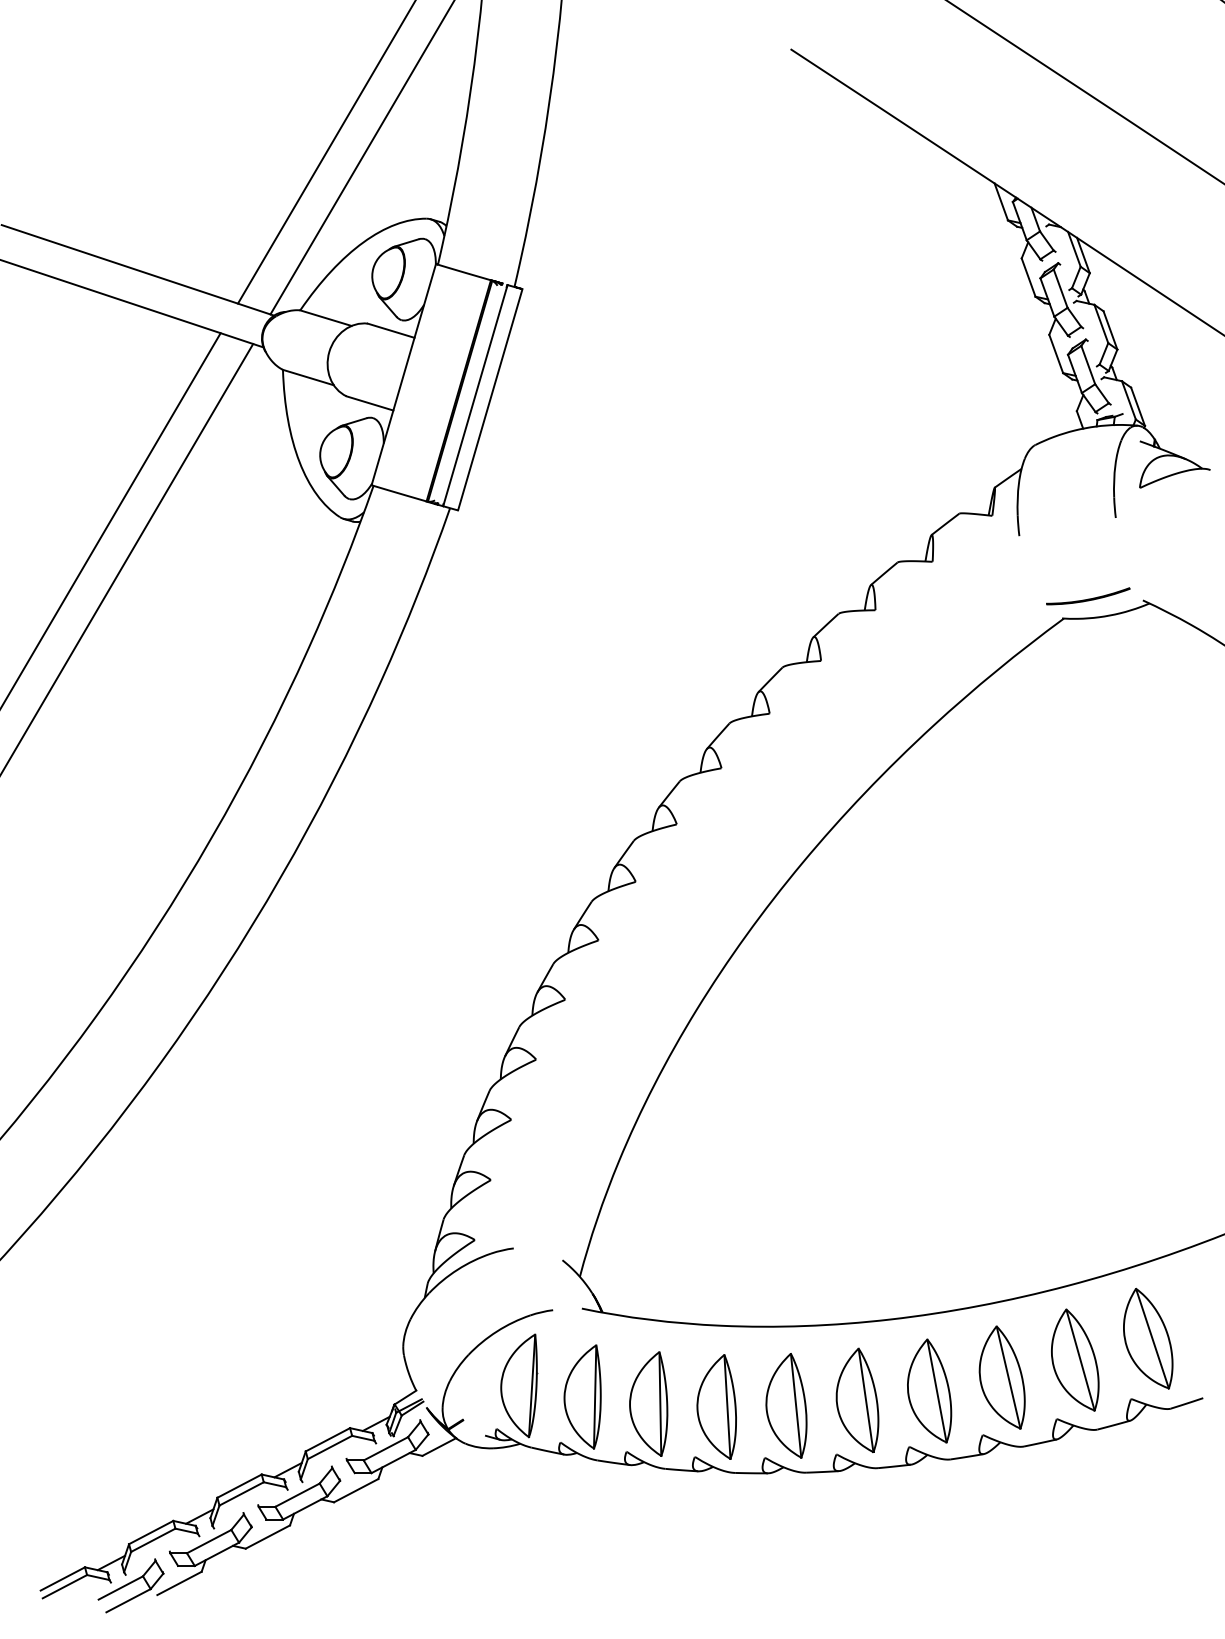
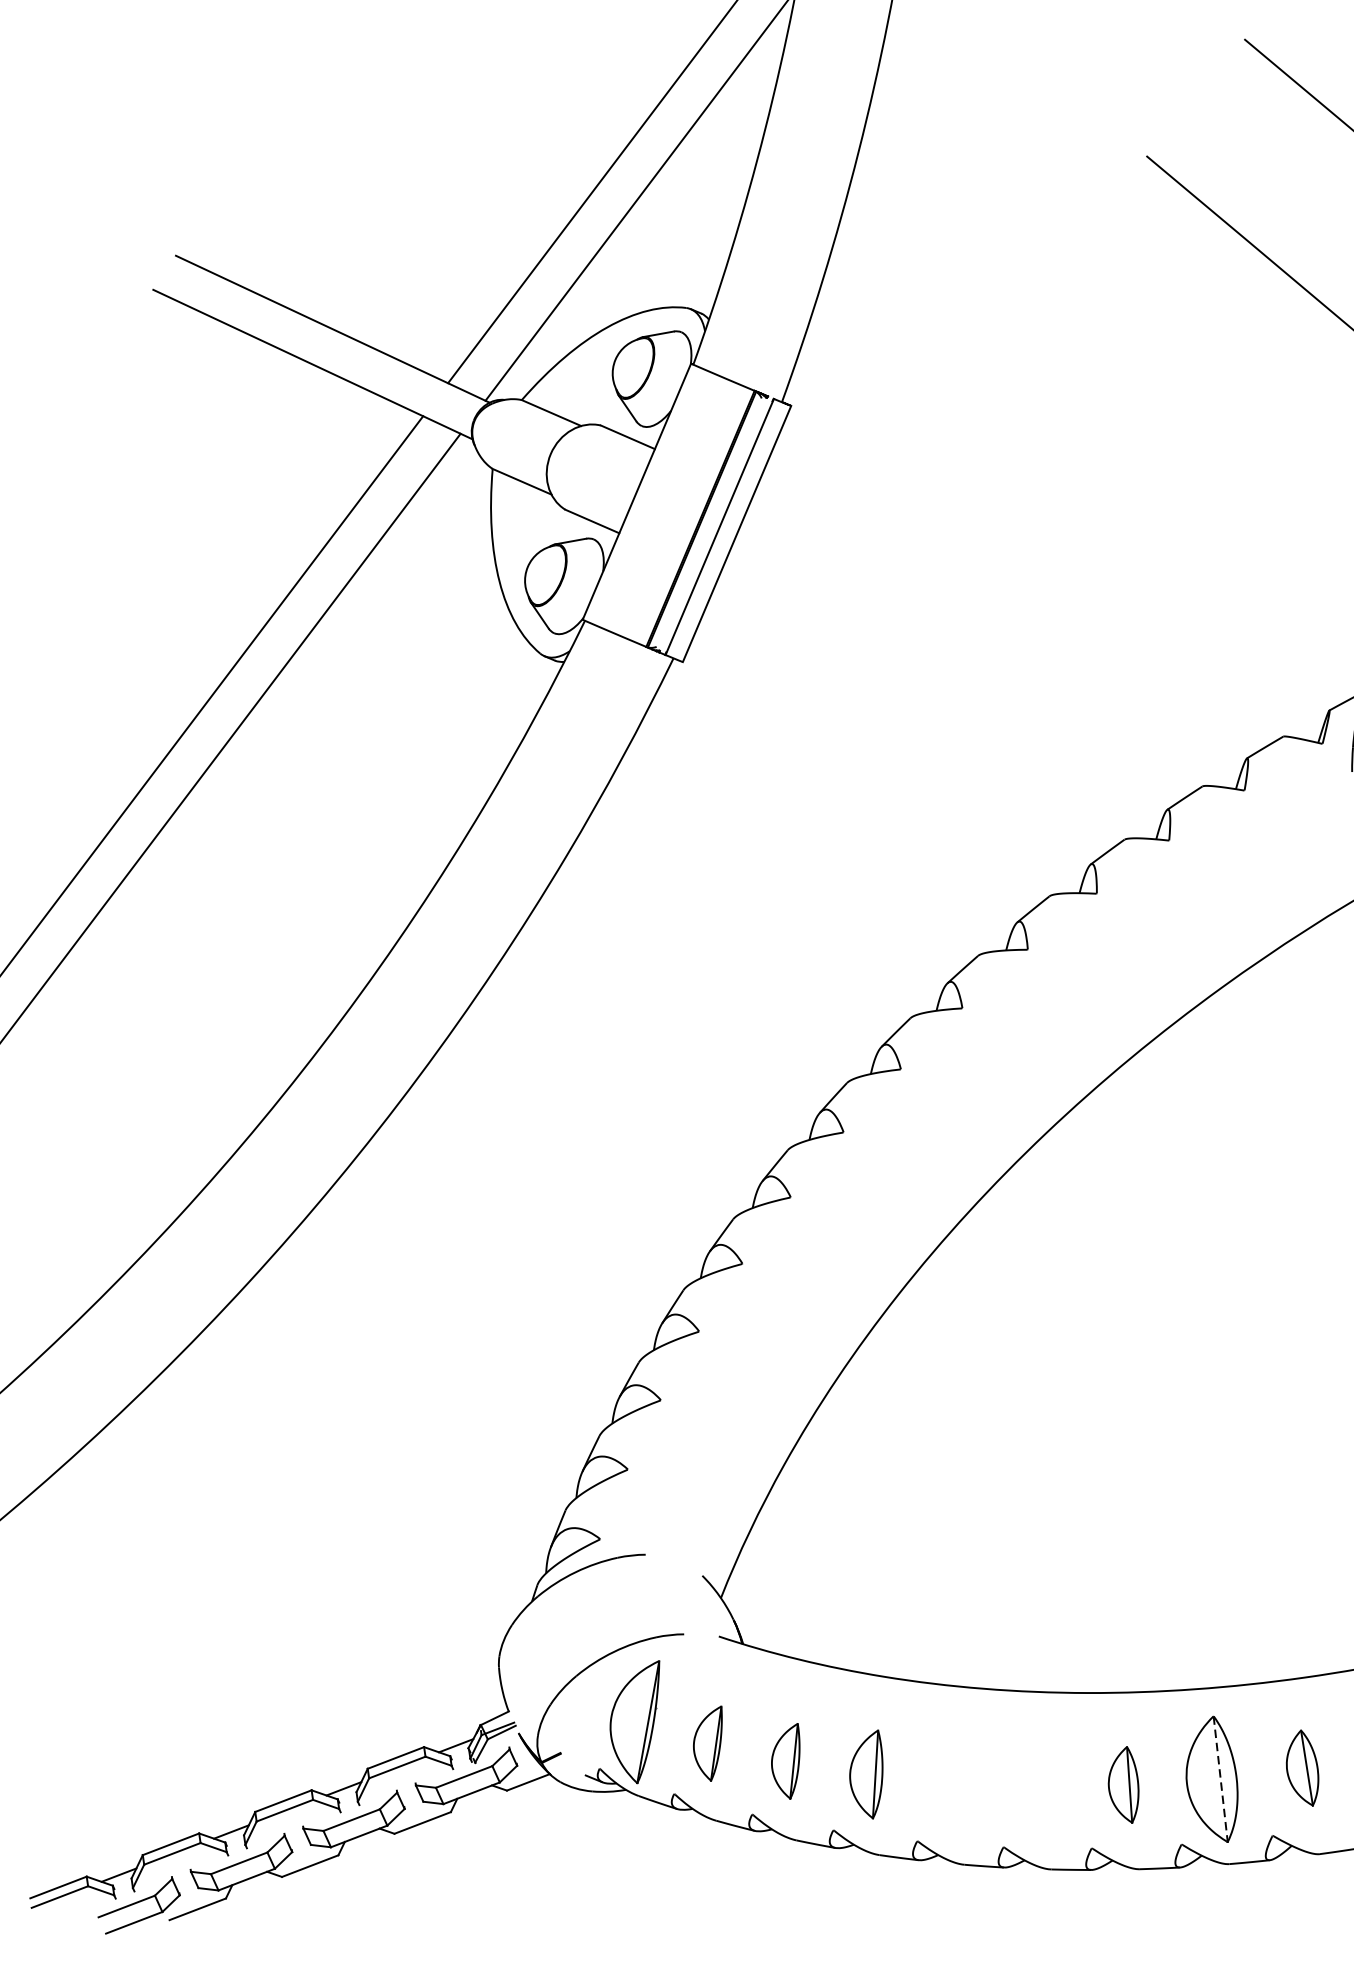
part: (1075, 1359) -> (1303, 1767), size x0.6
line: (1008, 1377) -> (1220, 1779), solid -> dashed
part: (929, 1390) -> (1124, 1783), size x0.6
part: (582, 1396) -> (707, 1741), size x0.6
part: (857, 1399) -> (1036, 1784), removed
part: (648, 1403) -> (785, 1759), size x0.6
part: (786, 1405) -> (950, 1781), removed
part: (716, 1406) -> (866, 1772), size x0.7

